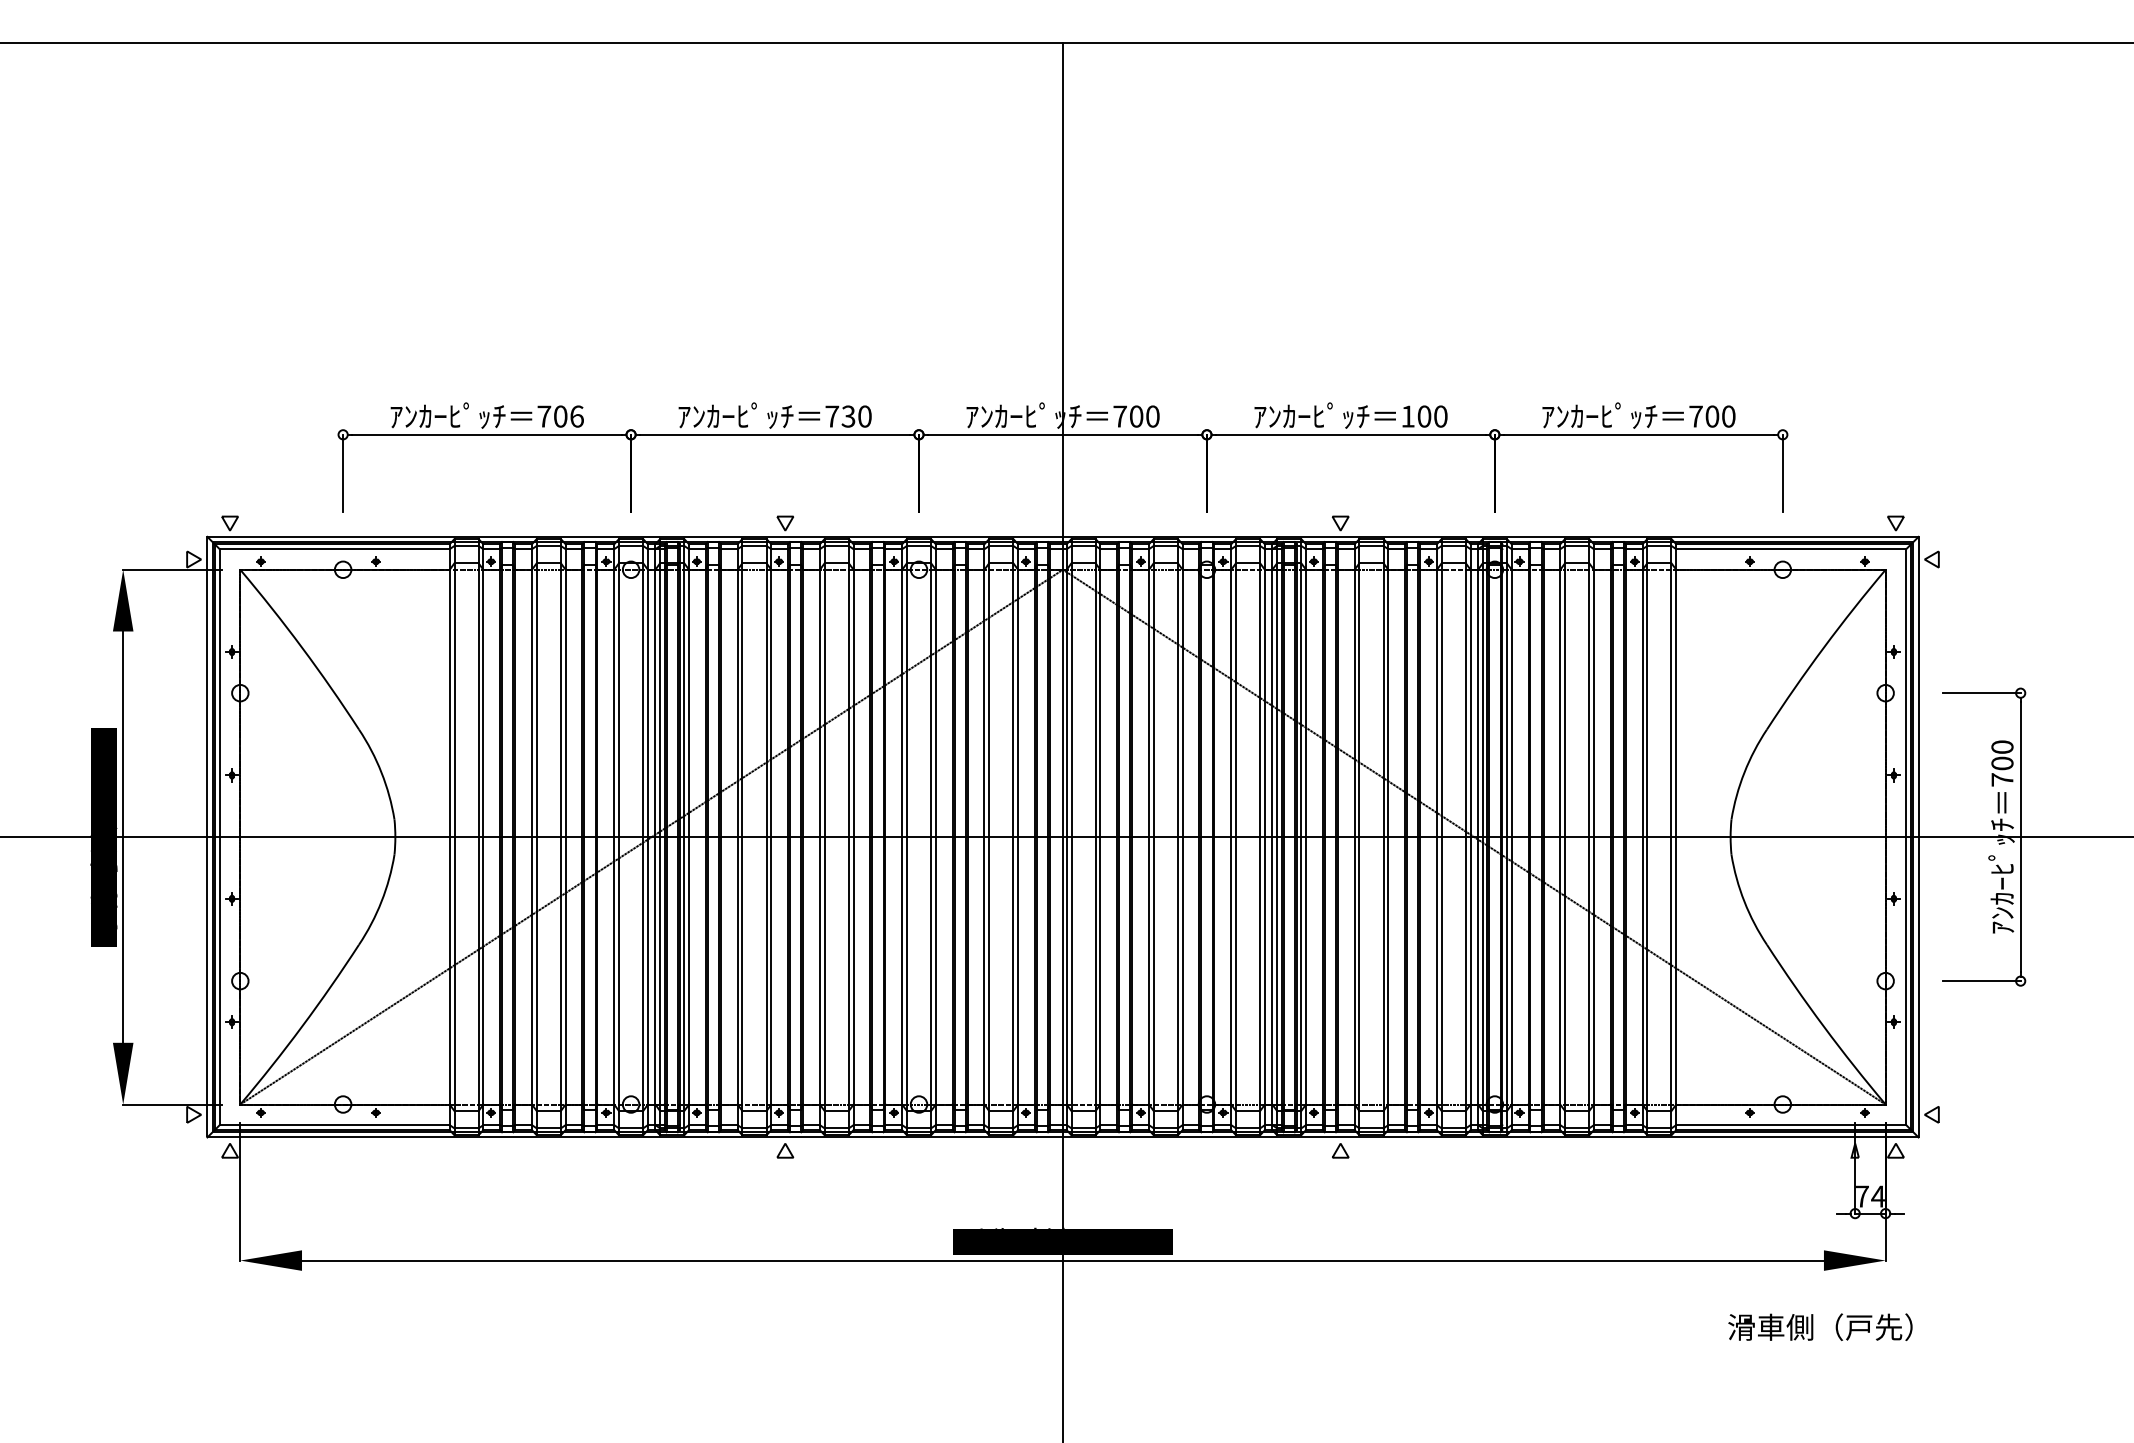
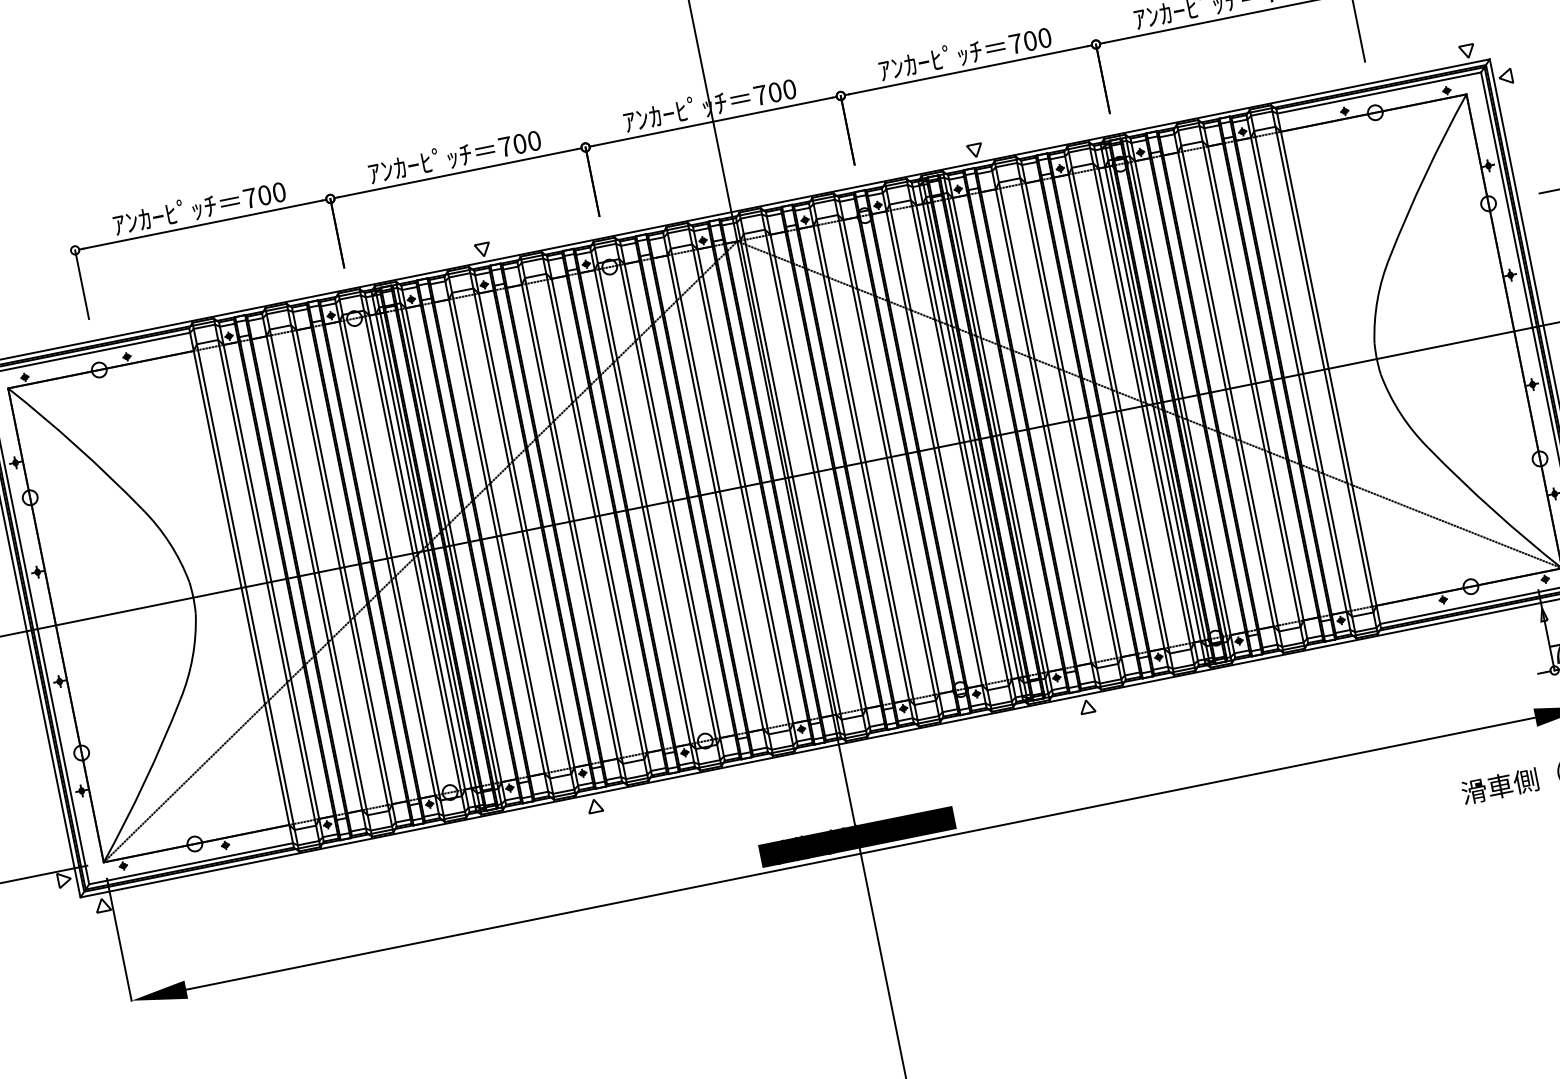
text: (576, 416) -> (278, 192), 706 -> 700
text: (848, 416) -> (519, 143), 730 -> 700
text: (1407, 416) -> (1015, 43), 100 -> 700

